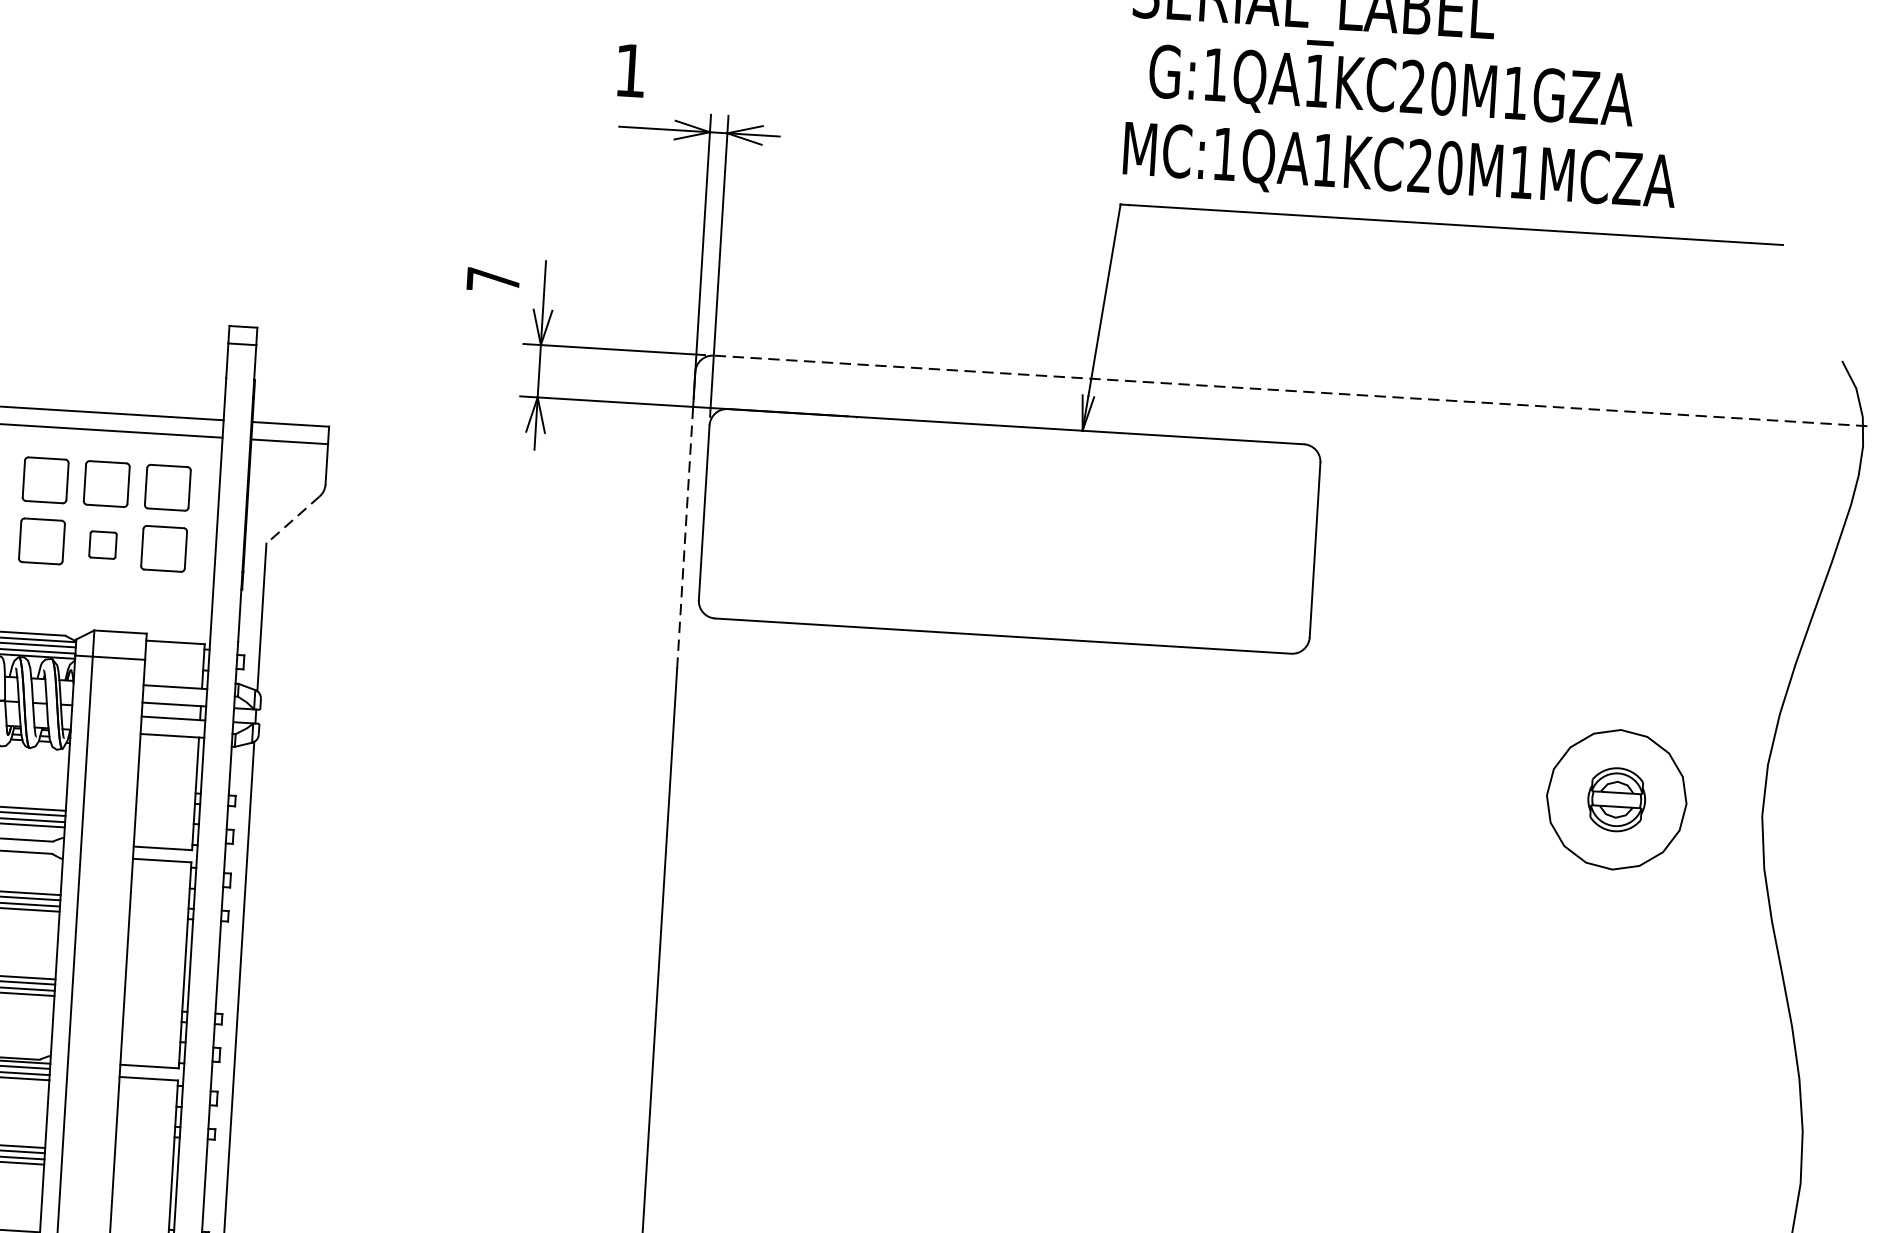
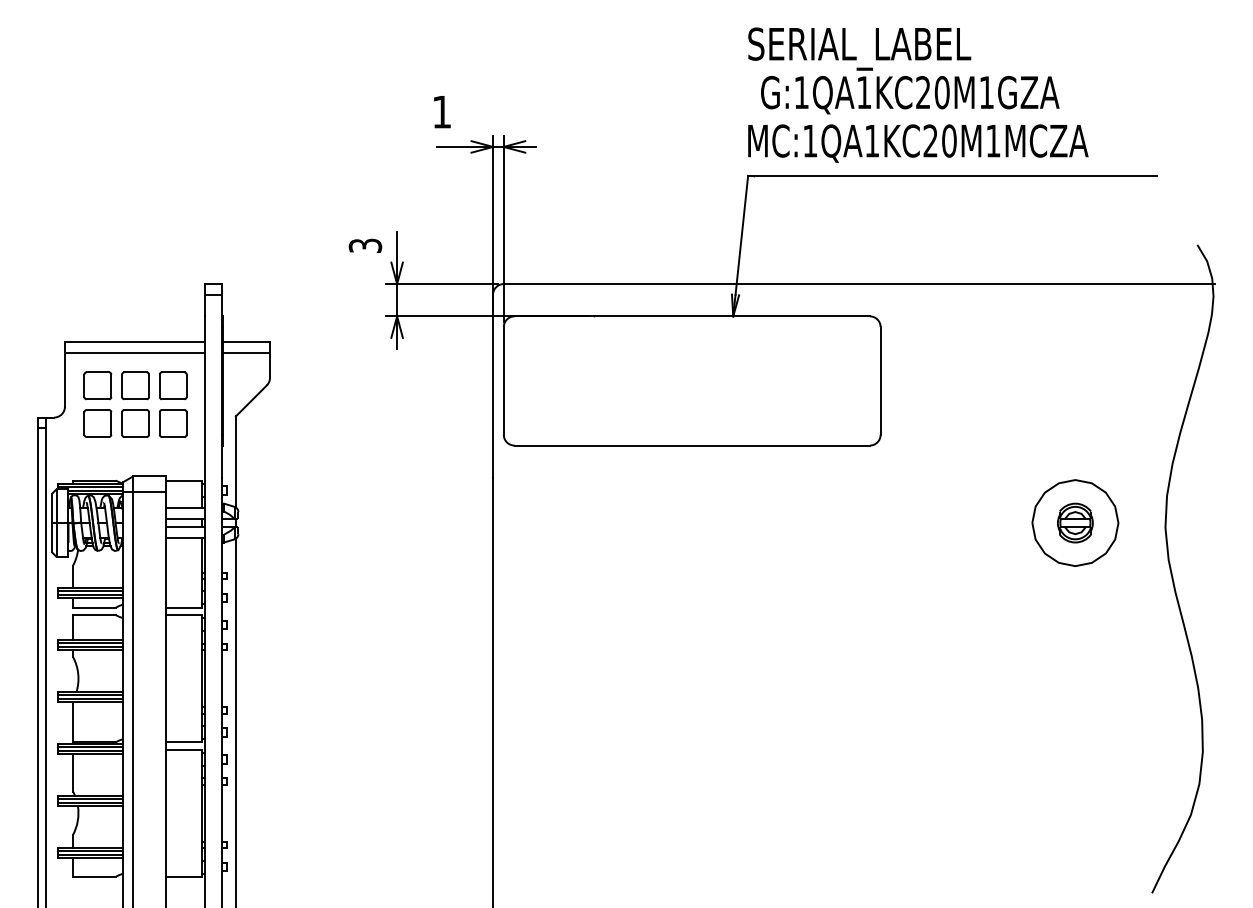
text: (493, 279) -> (365, 245), 7 -> 3
line: (1290, 391) -> (859, 284), dashed -> solid
line: (293, 519) -> (251, 400), dashed -> solid
line: (685, 538) -> (493, 397), dashed -> solid
part: (102, 545) -> (135, 423), size x1.67

